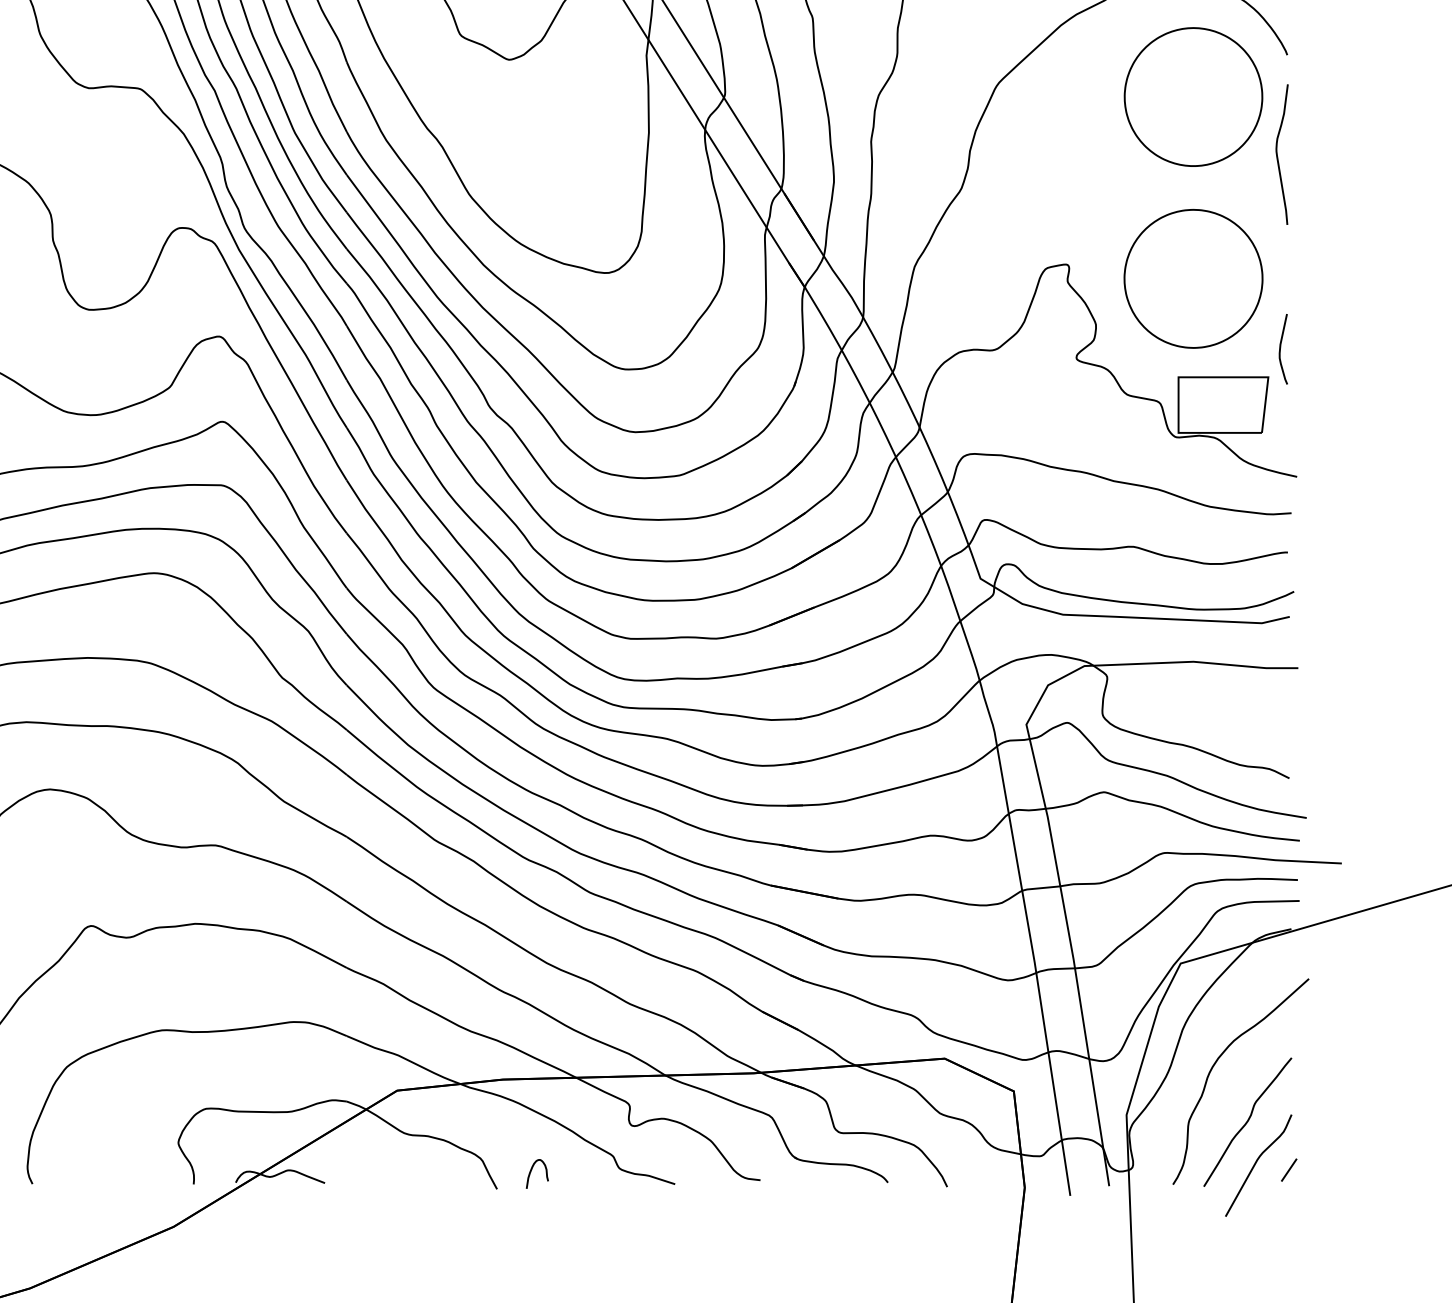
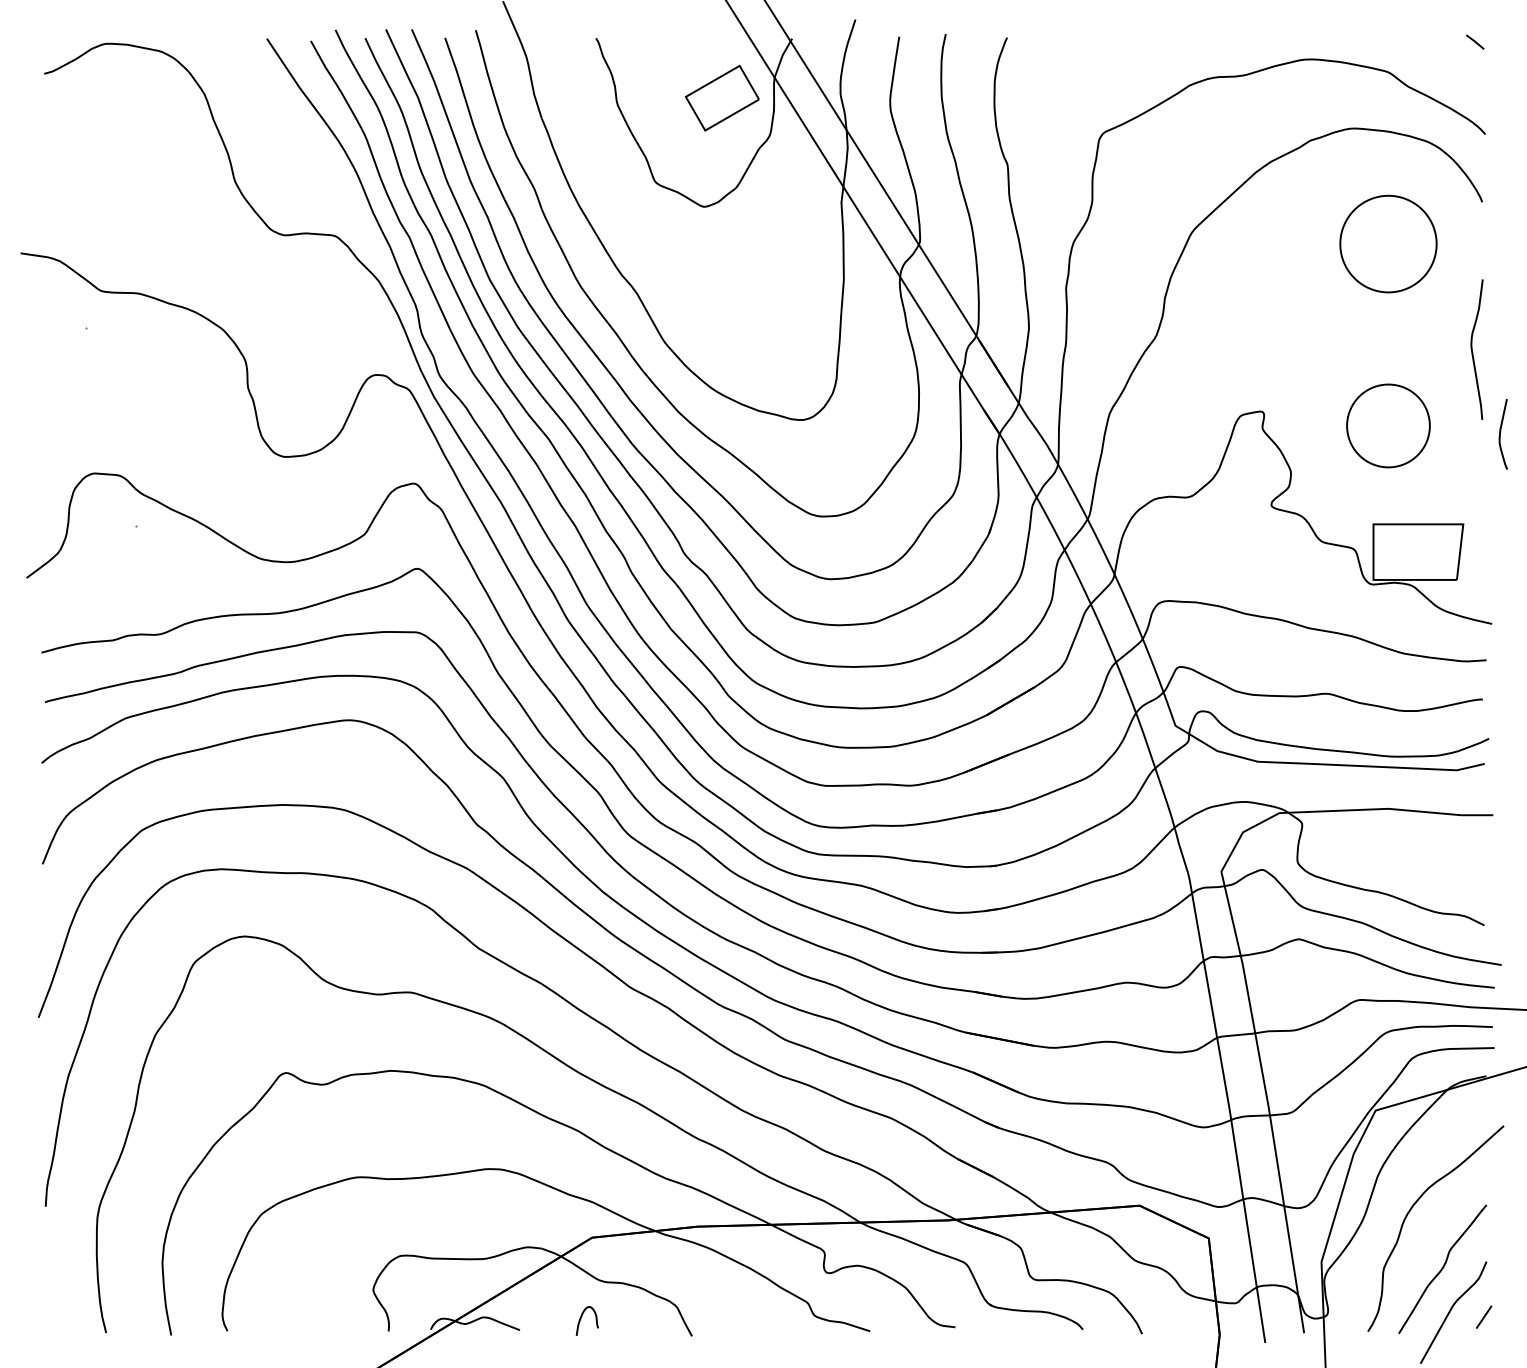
part: (1193, 96) -> (1388, 243), size x0.7
curve: (1277, 154) -> (1472, 349), moved
part: (1193, 278) -> (1388, 425), size x0.6
curve: (1280, 349) -> (1500, 434), moved
curve: (531, 1172) -> (581, 1319), moved

